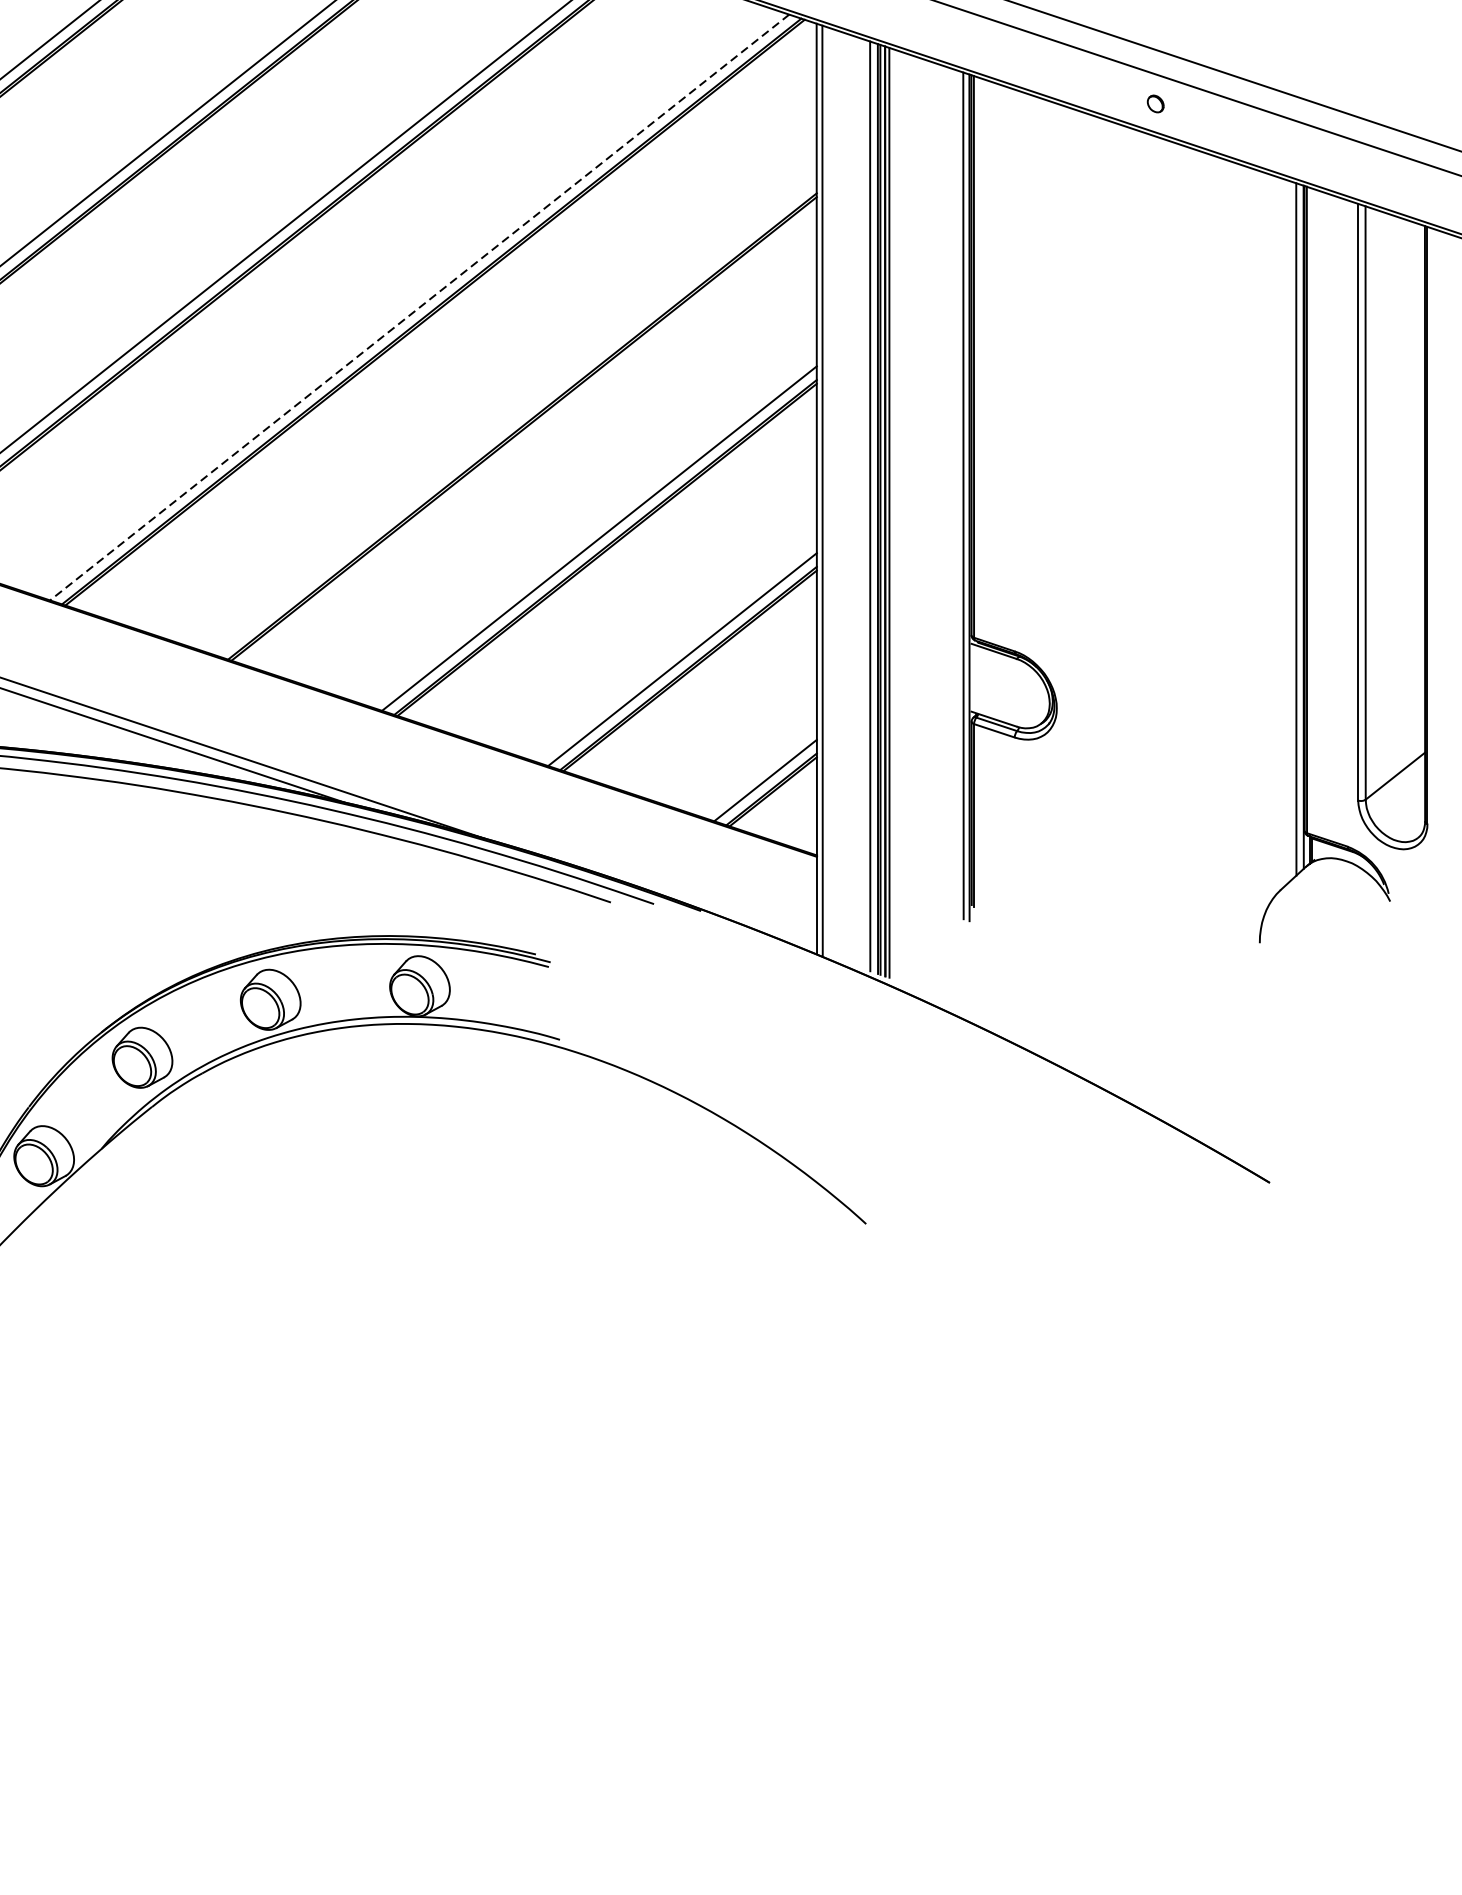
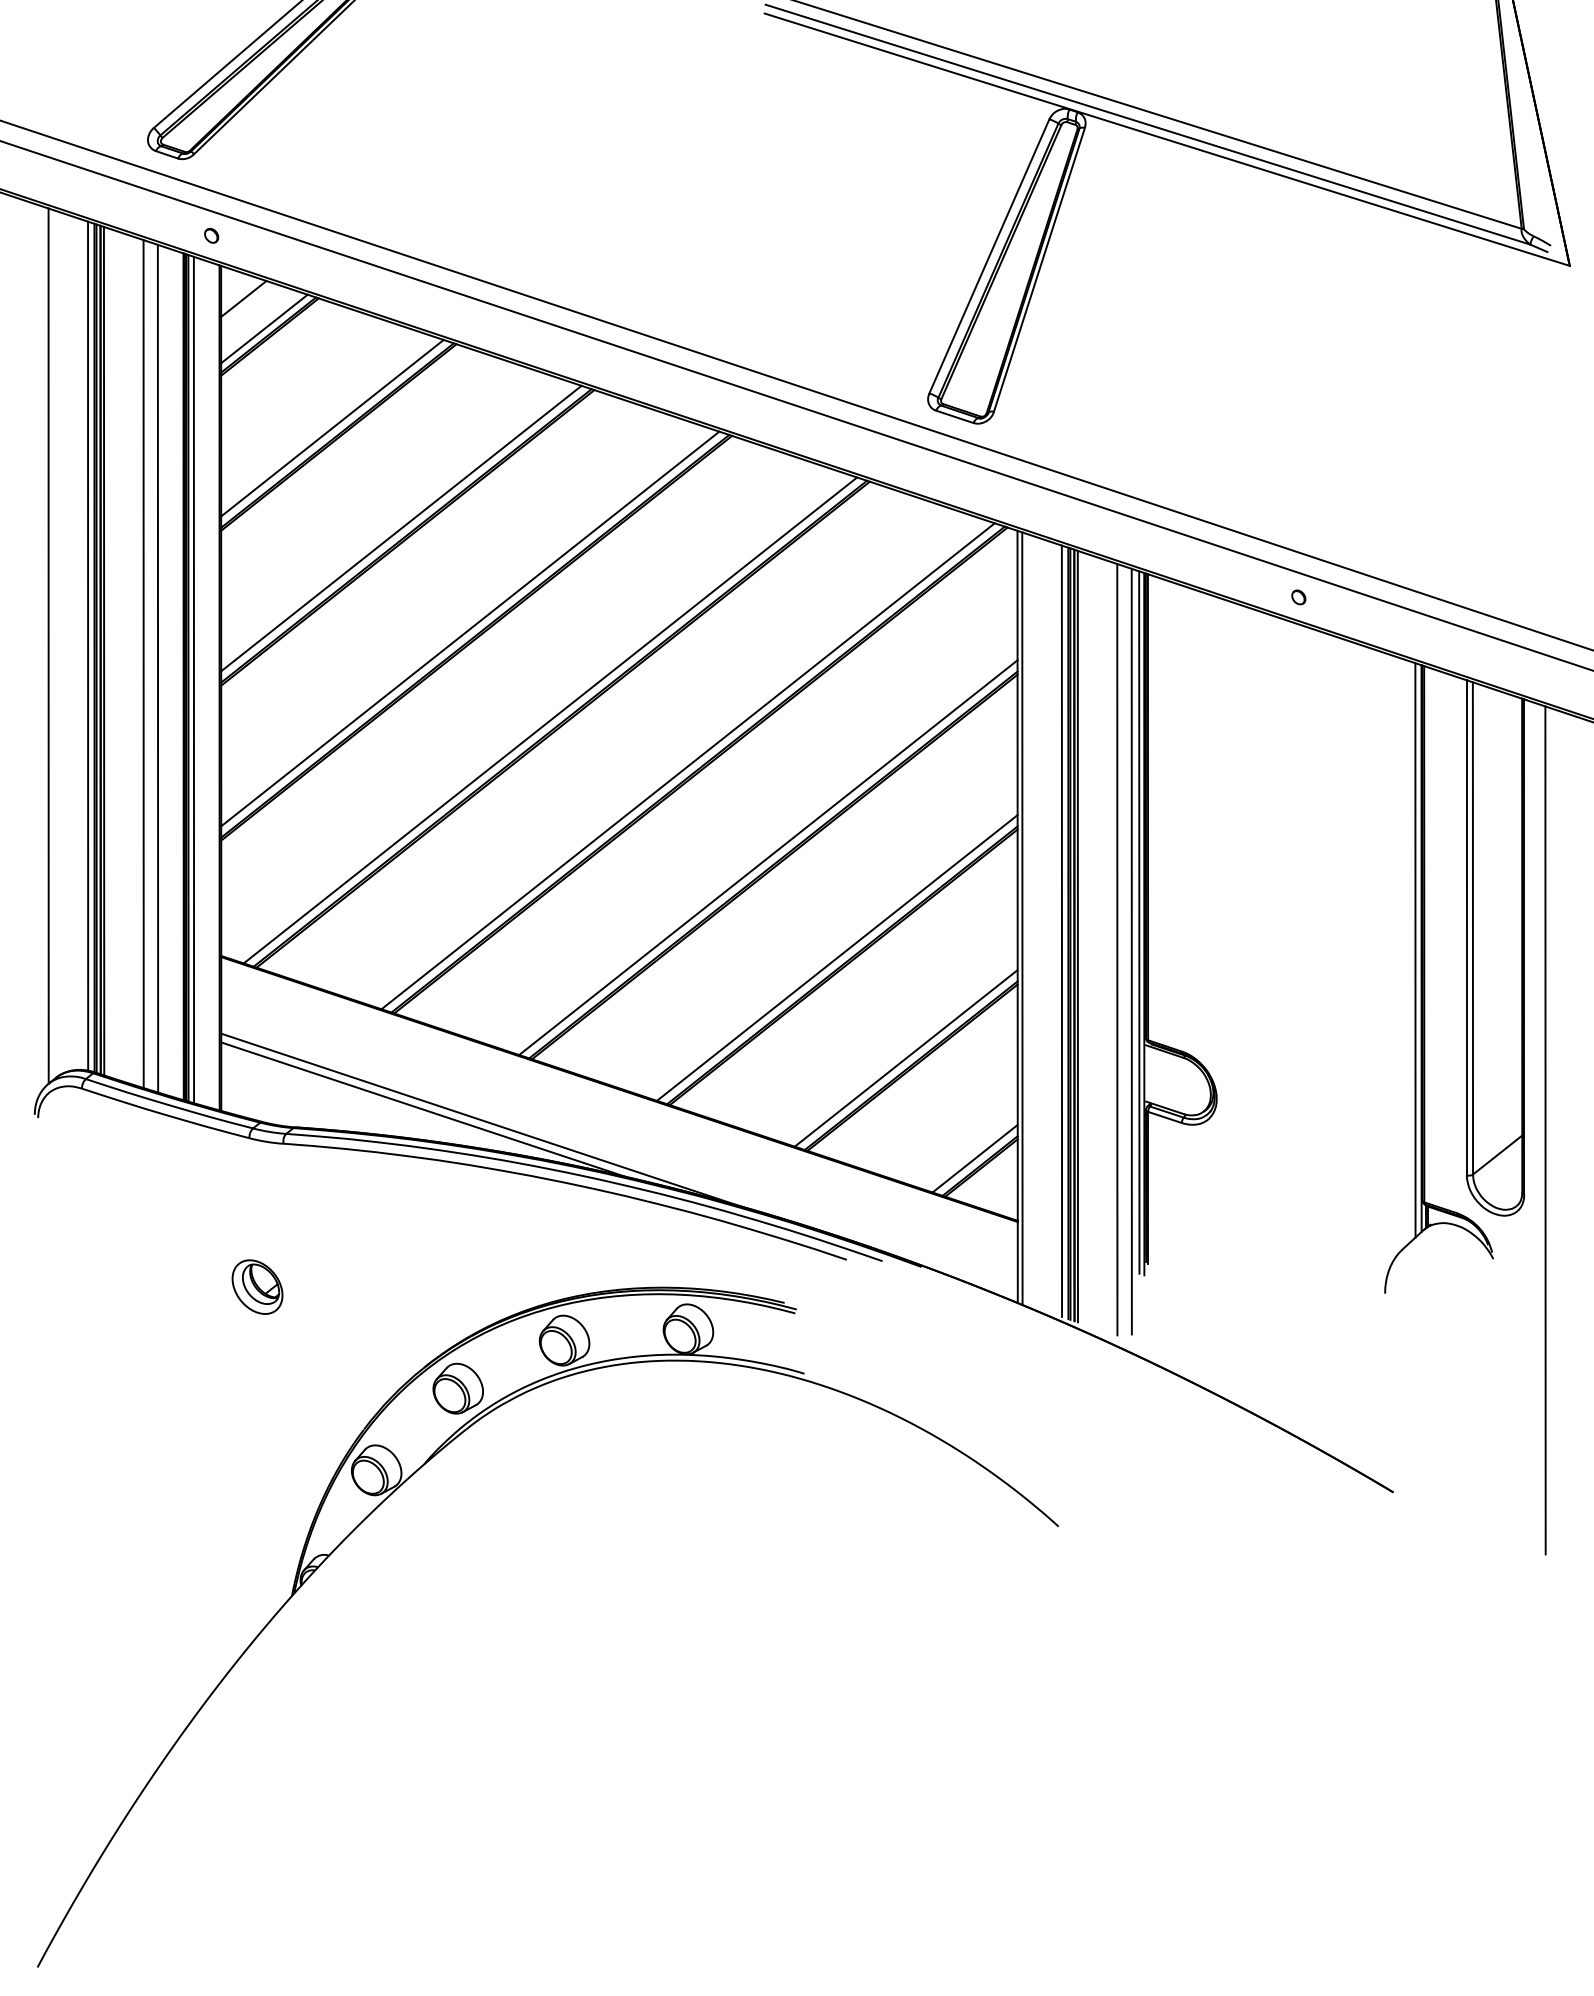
line: (418, 307) -> (687, 766), dashed -> solid
line: (516, 417) -> (768, 857), added
line: (937, 528) -> (1117, 949), added
line: (954, 530) -> (1131, 951), added
line: (1453, 746) -> (1545, 1130), added

